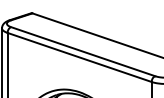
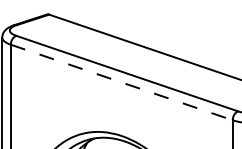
line: (80, 57) -> (123, 82), solid -> dashed

